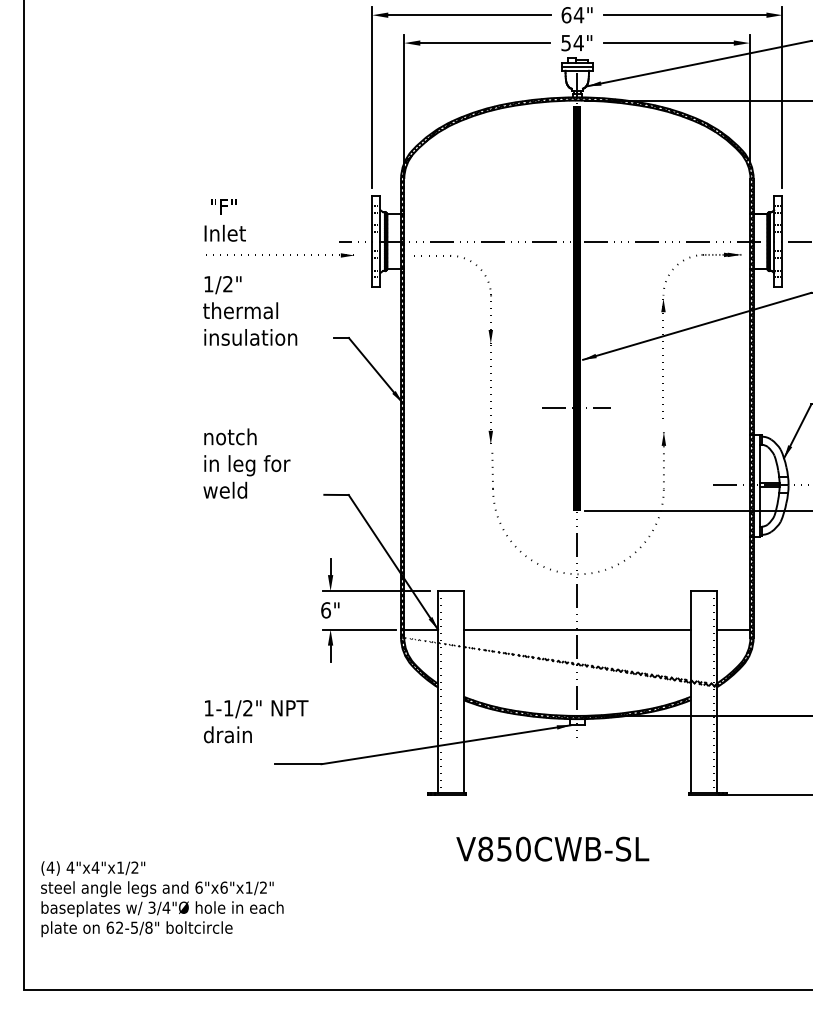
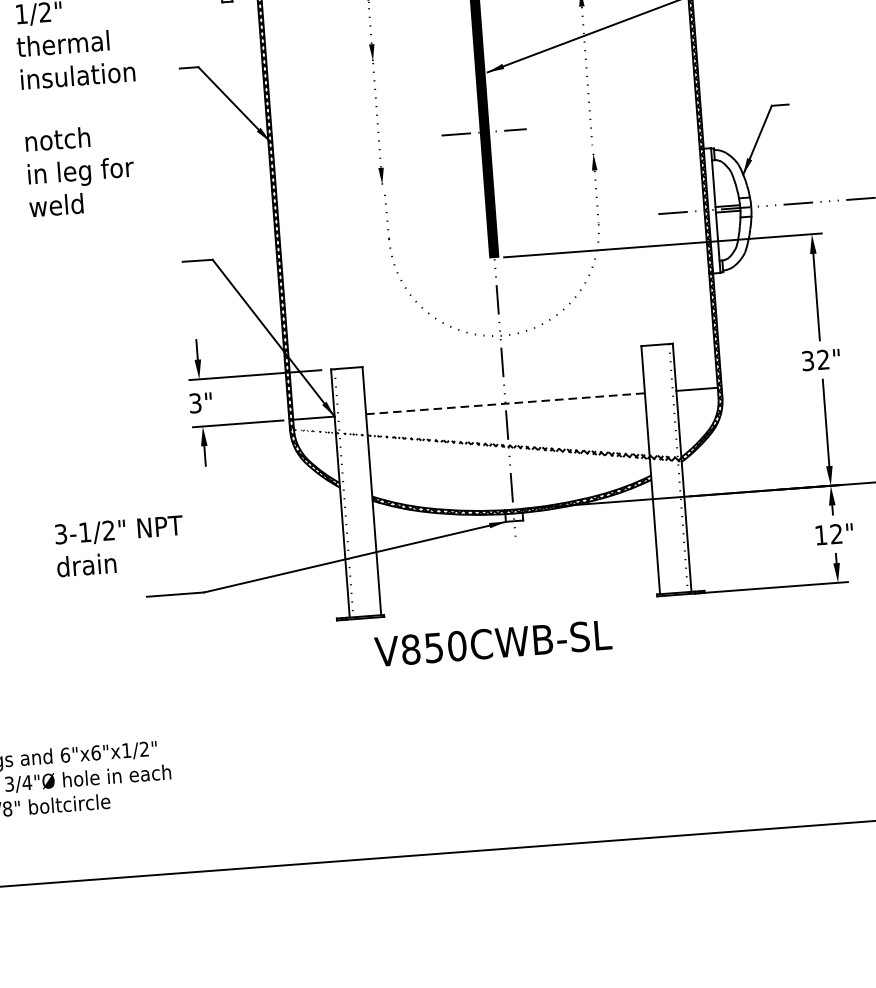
text: (246, 463) -> (79, 170), moved
text: (325, 610) -> (194, 403), 6" -> 3"
line: (577, 629) -> (505, 403), solid -> dashed
text: (208, 708) -> (60, 534), 1-1/2" -> 3-1/2"
text: (552, 848) -> (492, 642), moved

